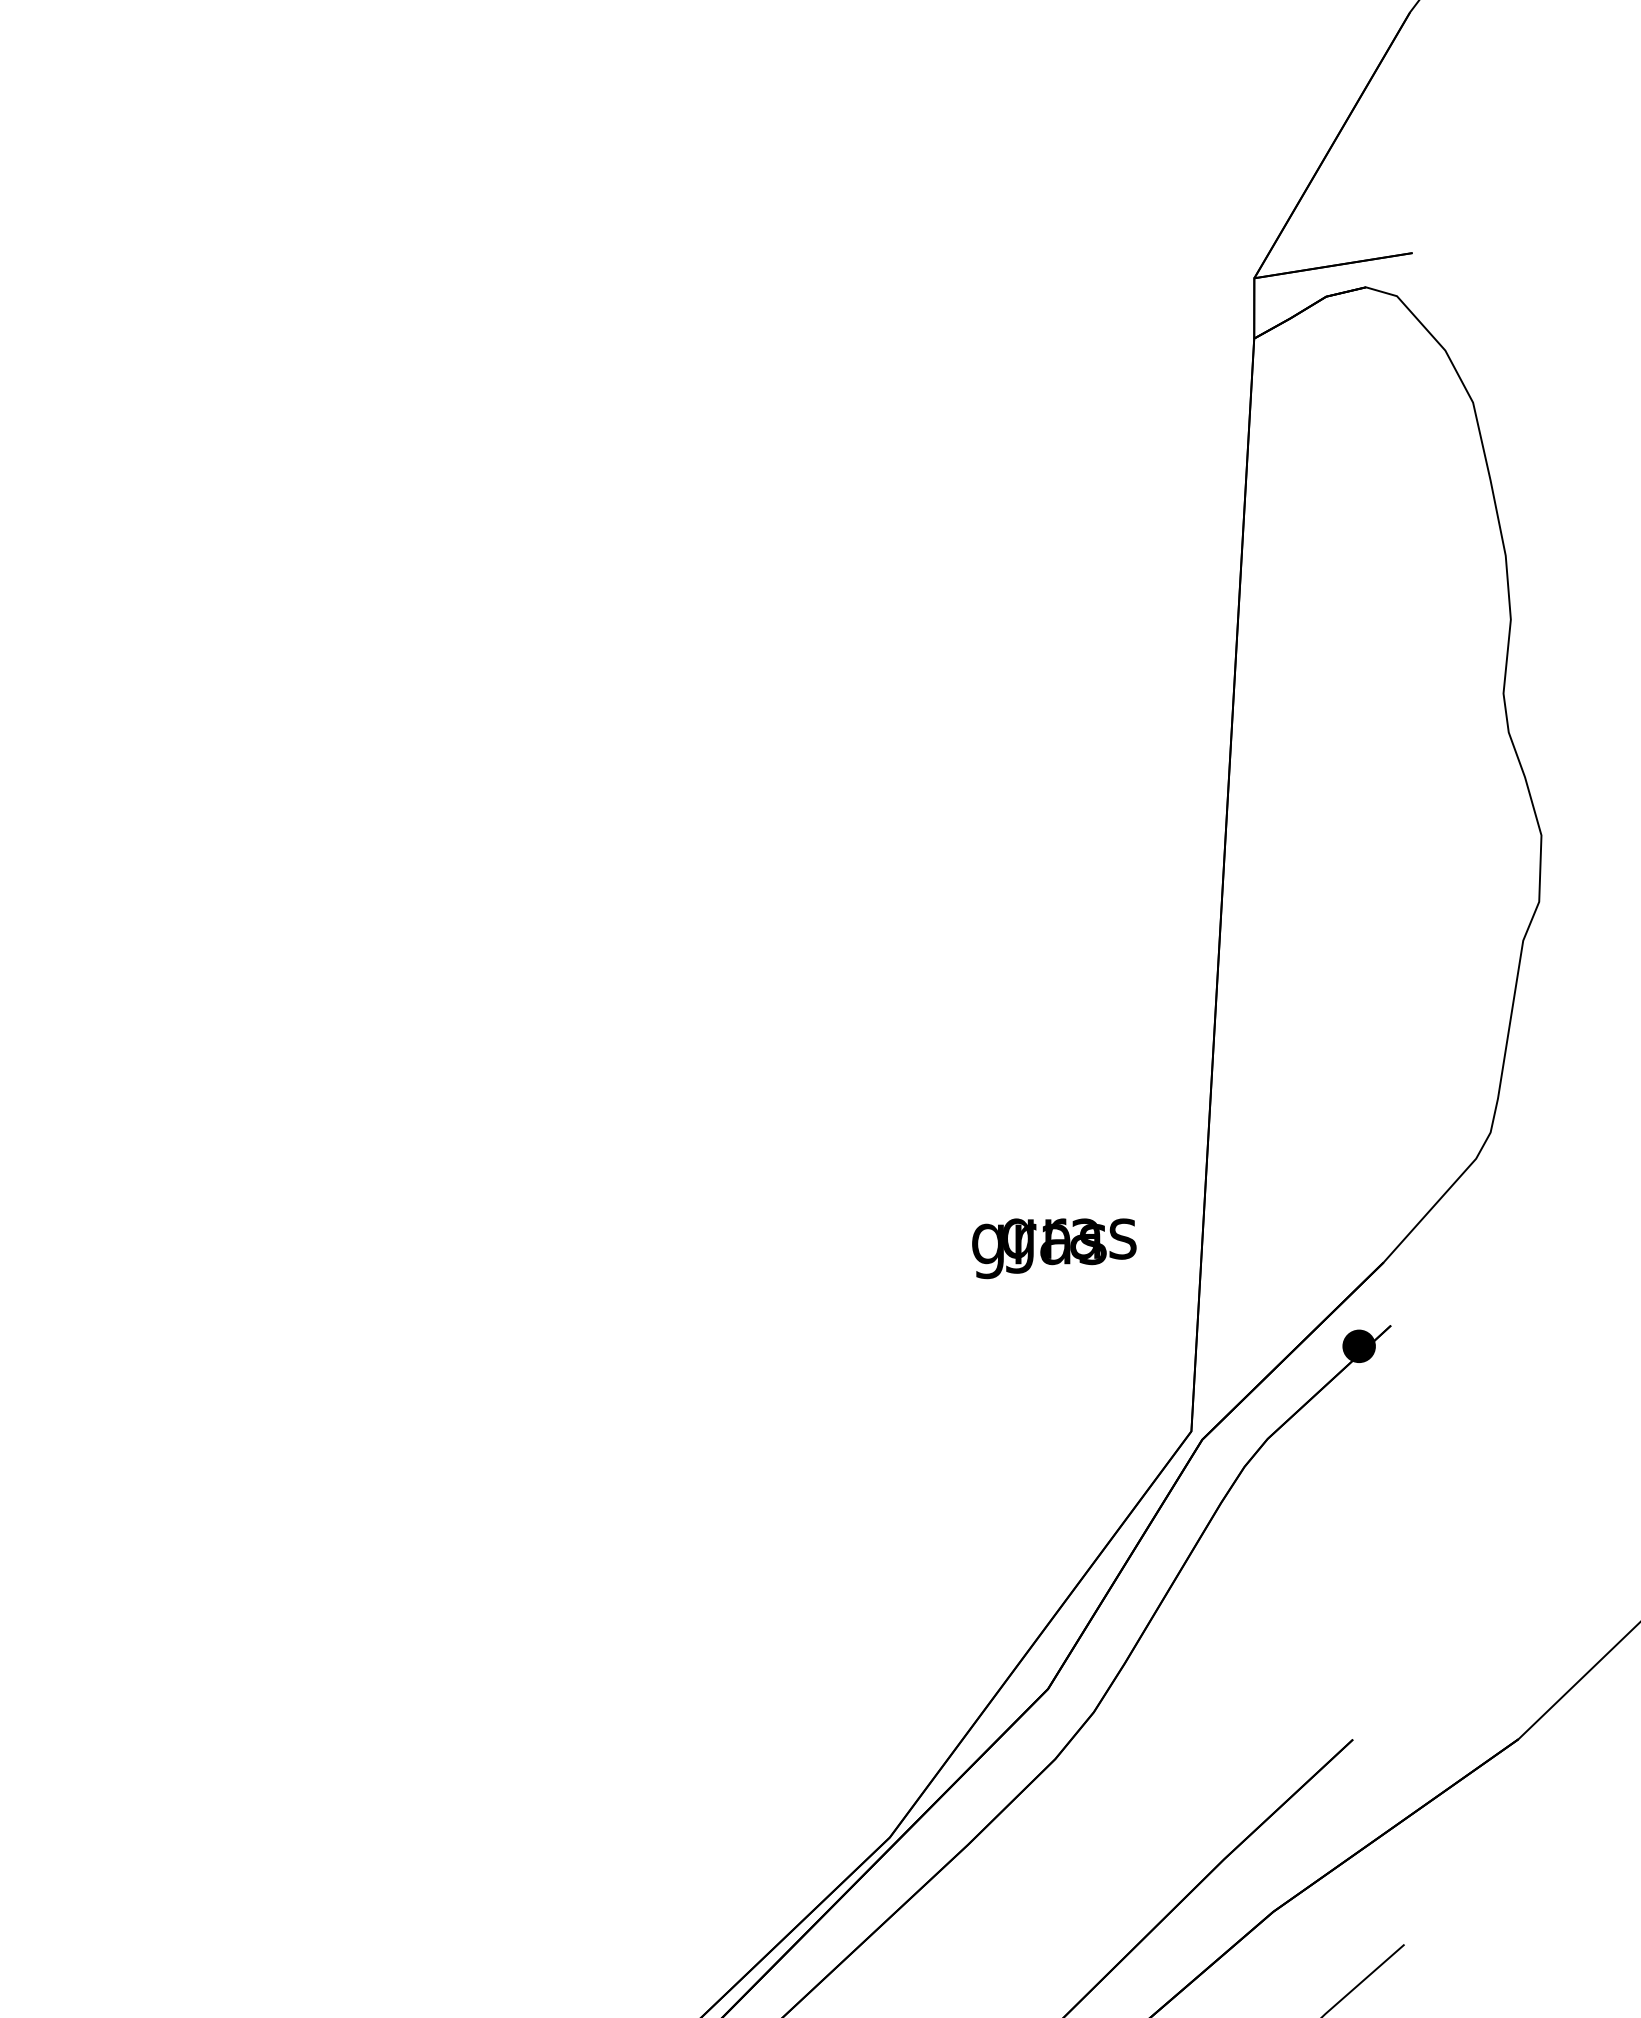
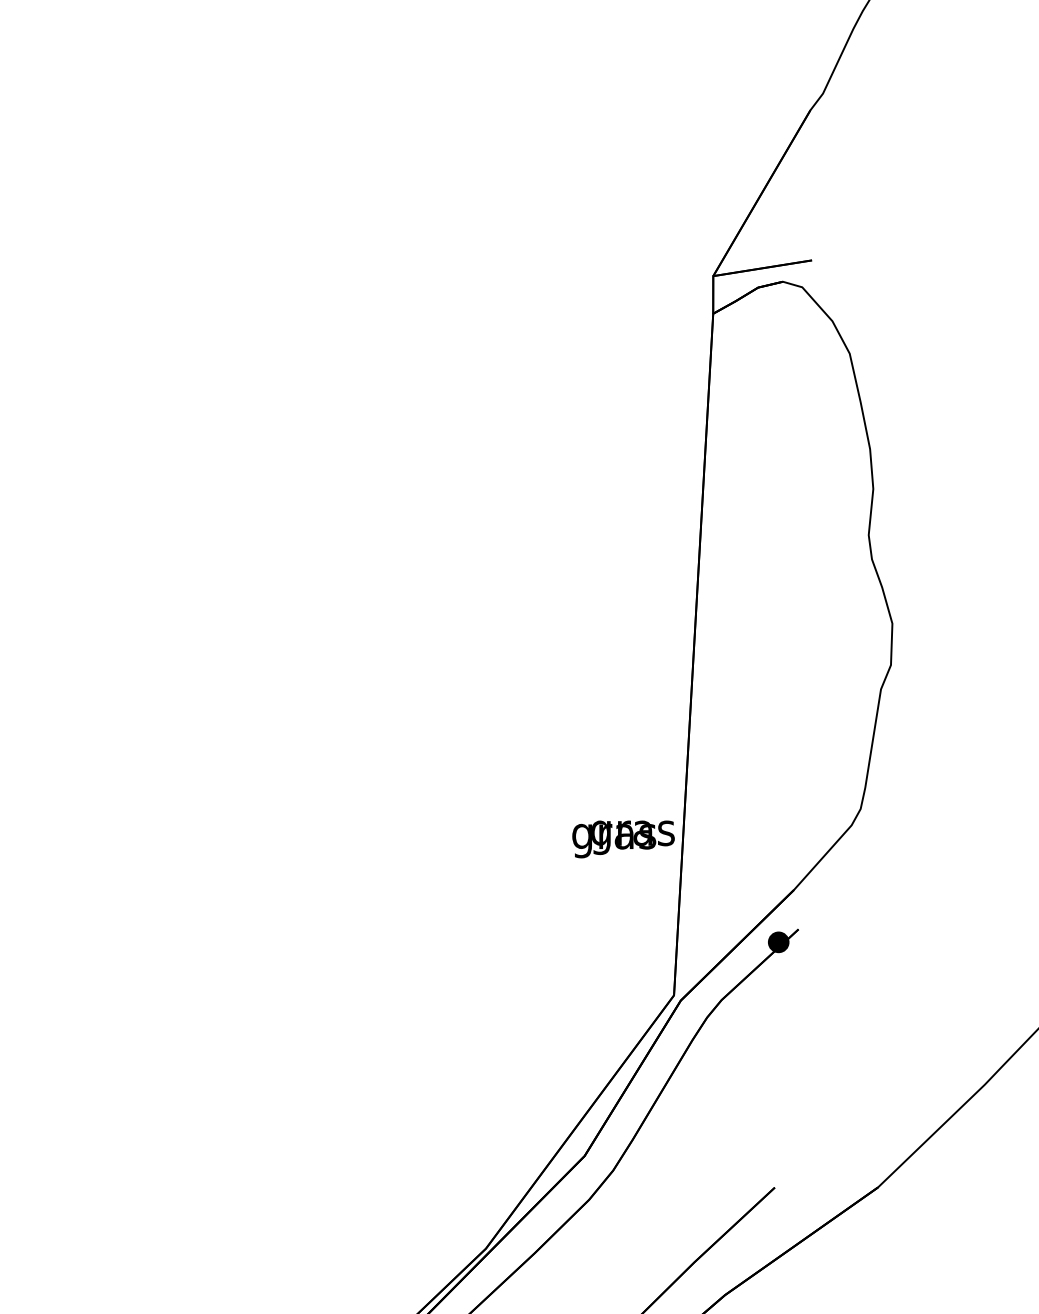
text: (1054, 1248) -> (623, 839), moved

